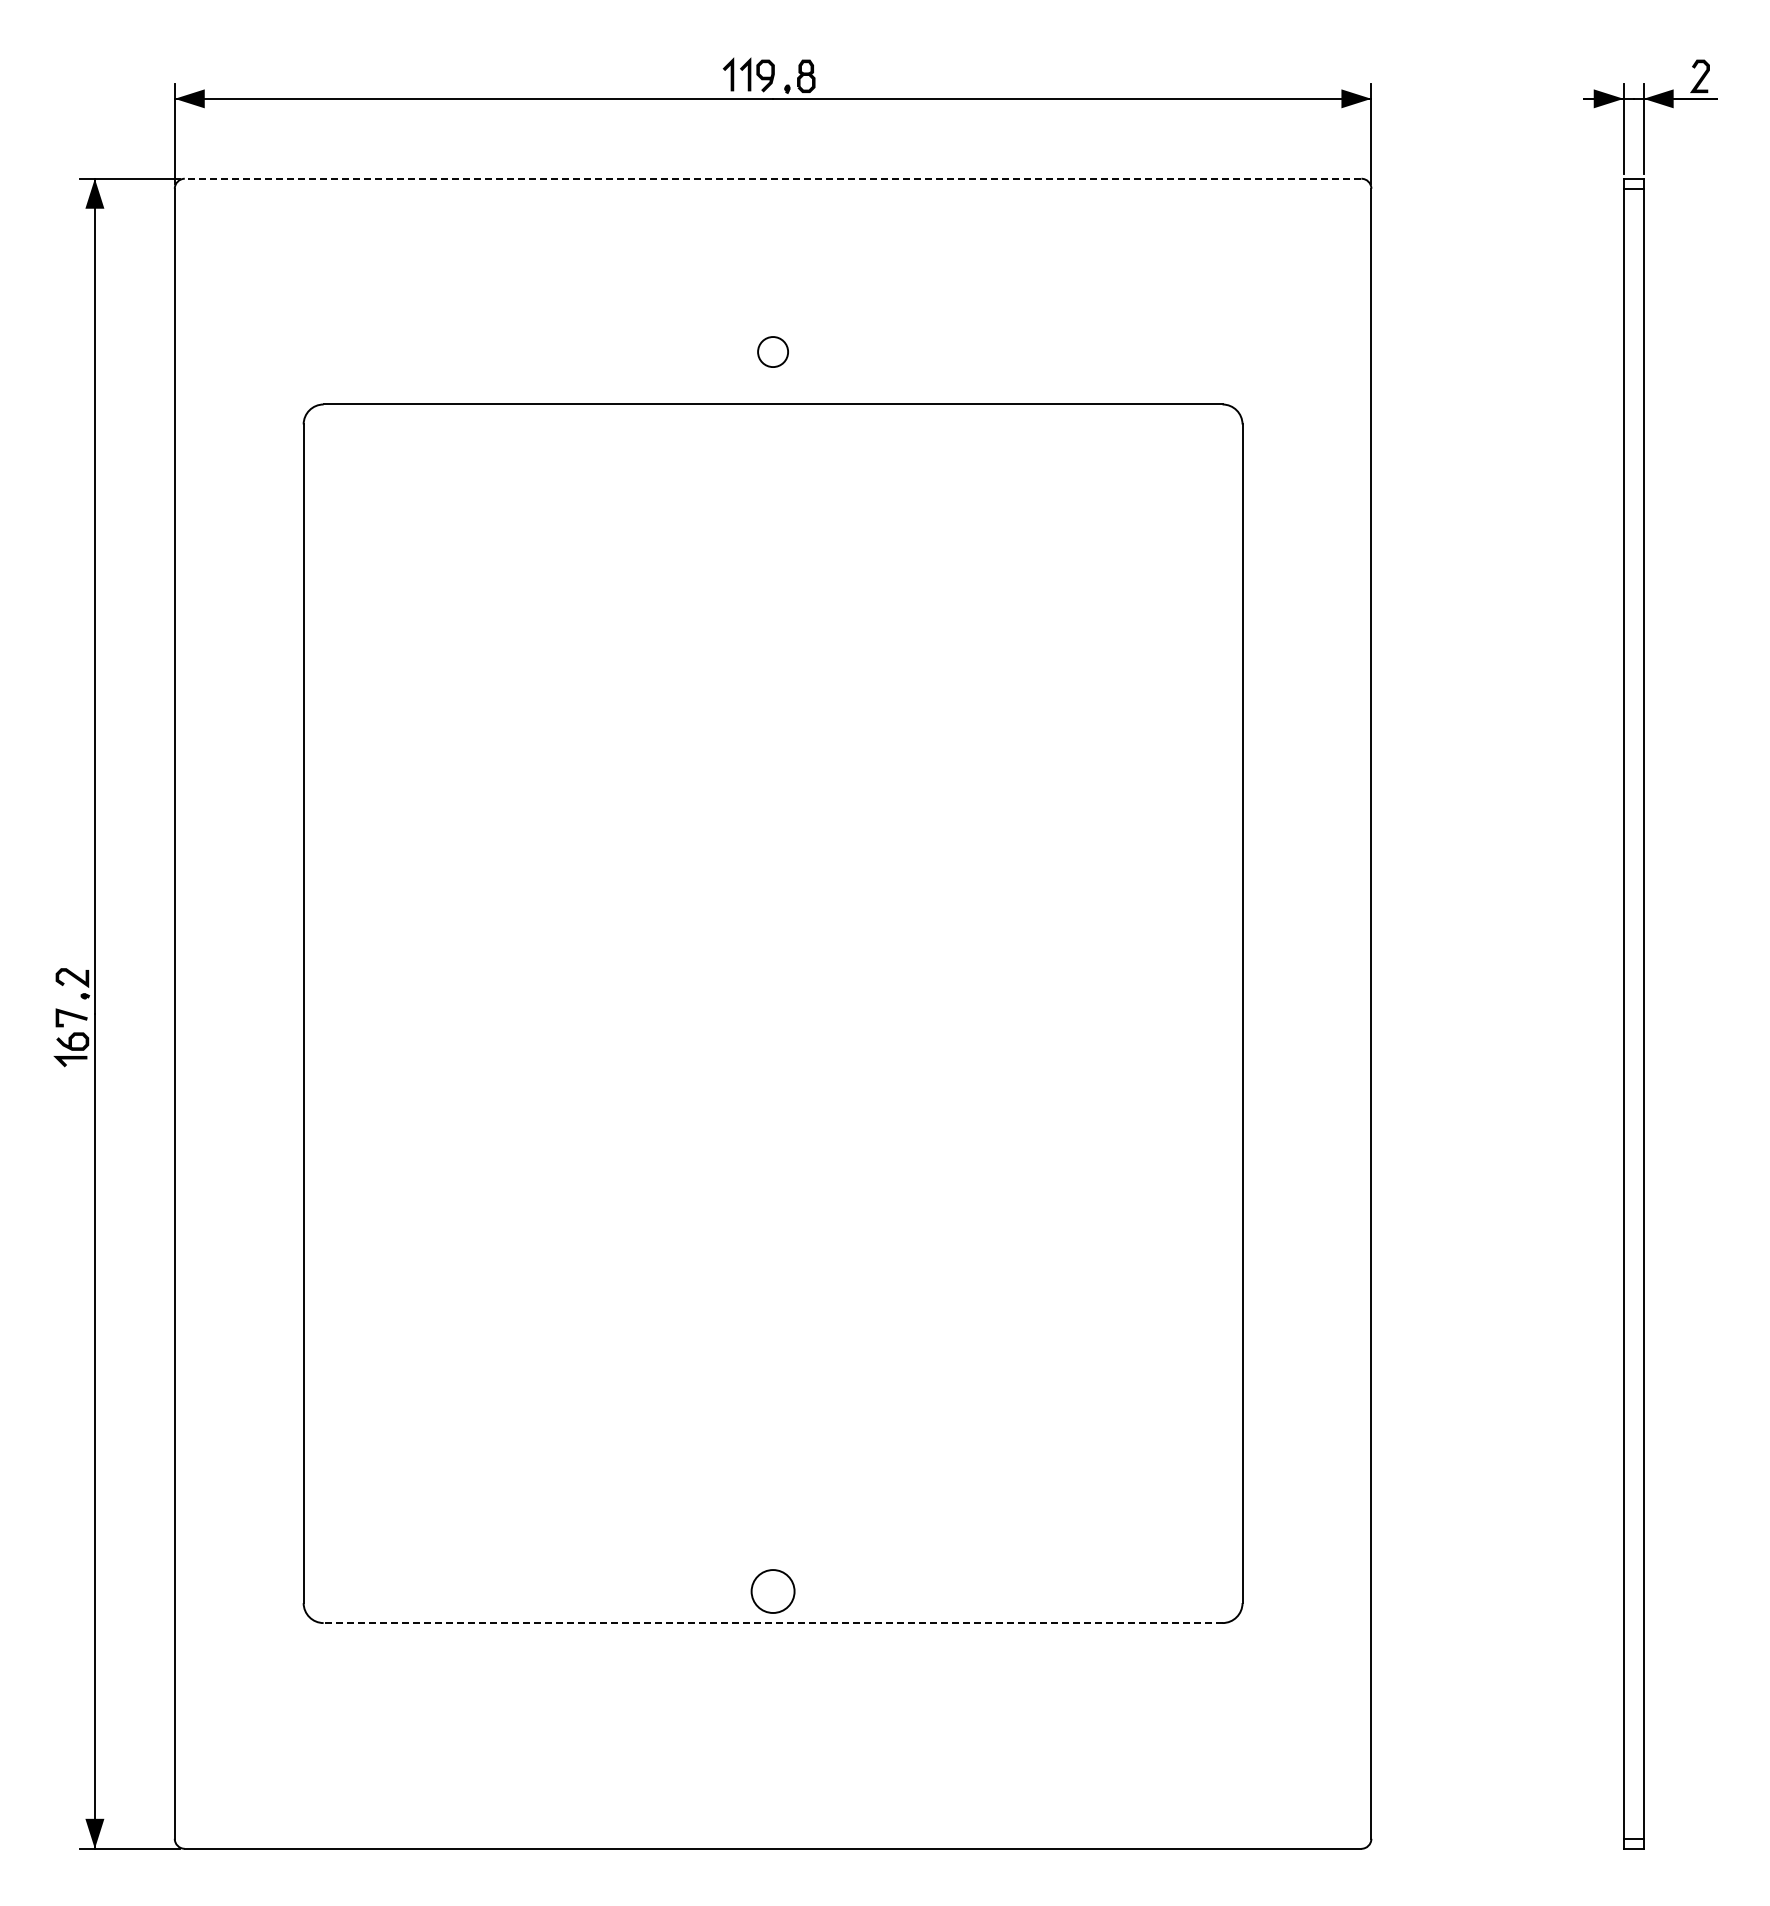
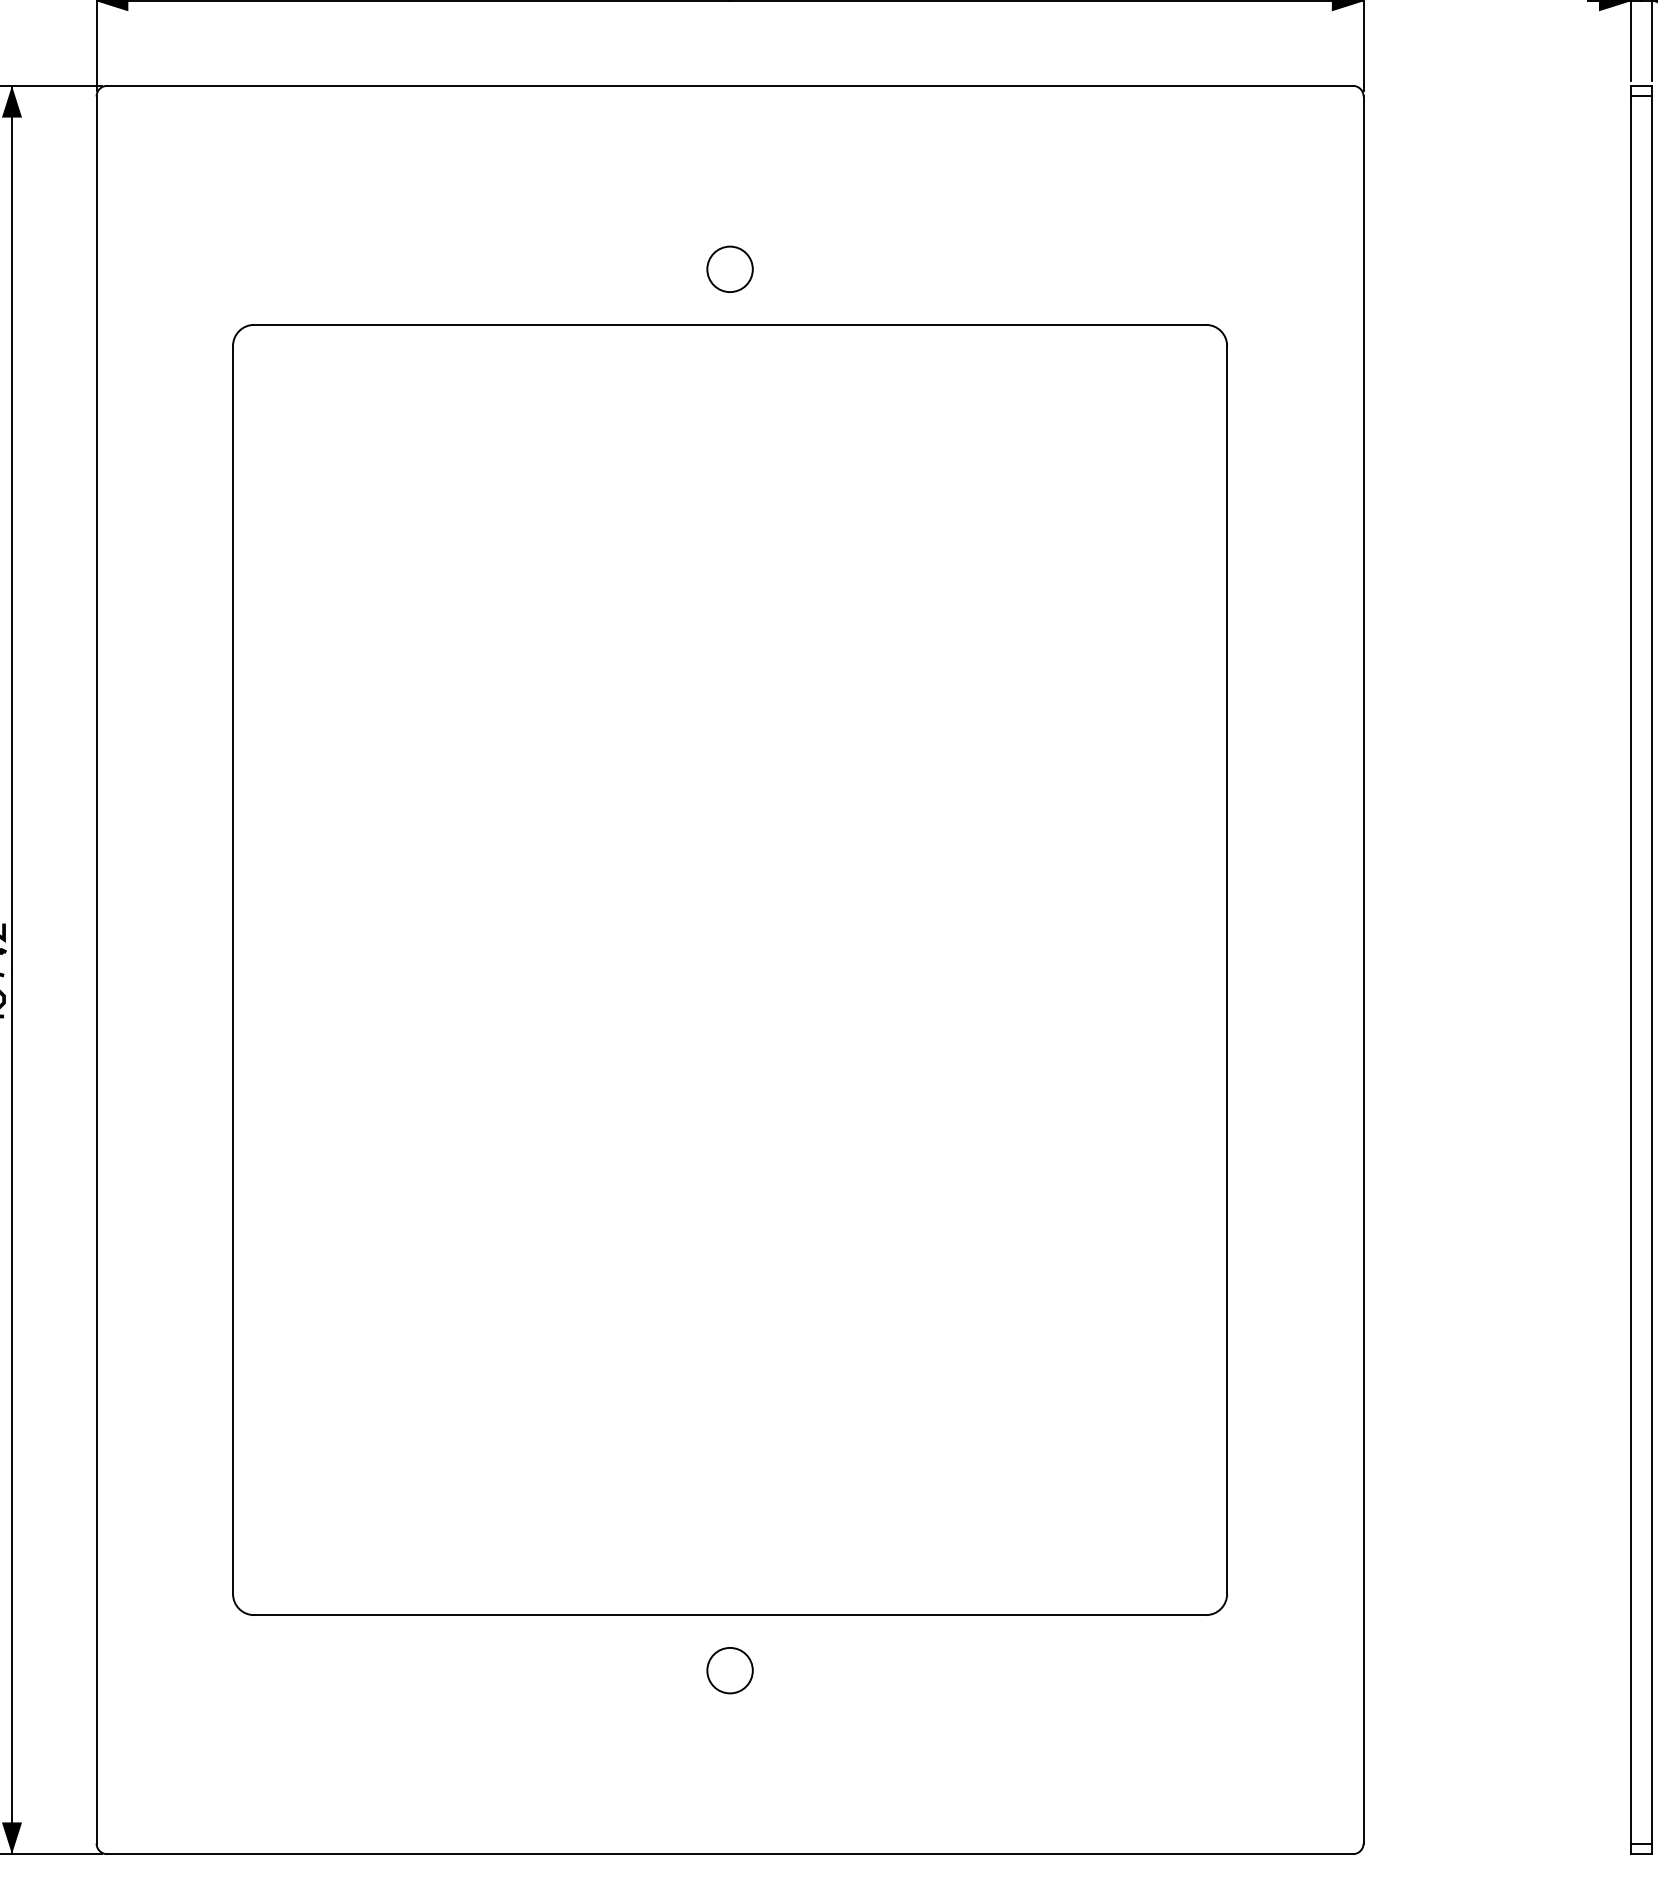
line: (772, 178) -> (729, 85), dashed -> solid
circle: (772, 351) -> (729, 268), size x1.43
circle: (772, 1591) -> (729, 1670), moved
line: (772, 1623) -> (729, 1615), dashed -> solid

